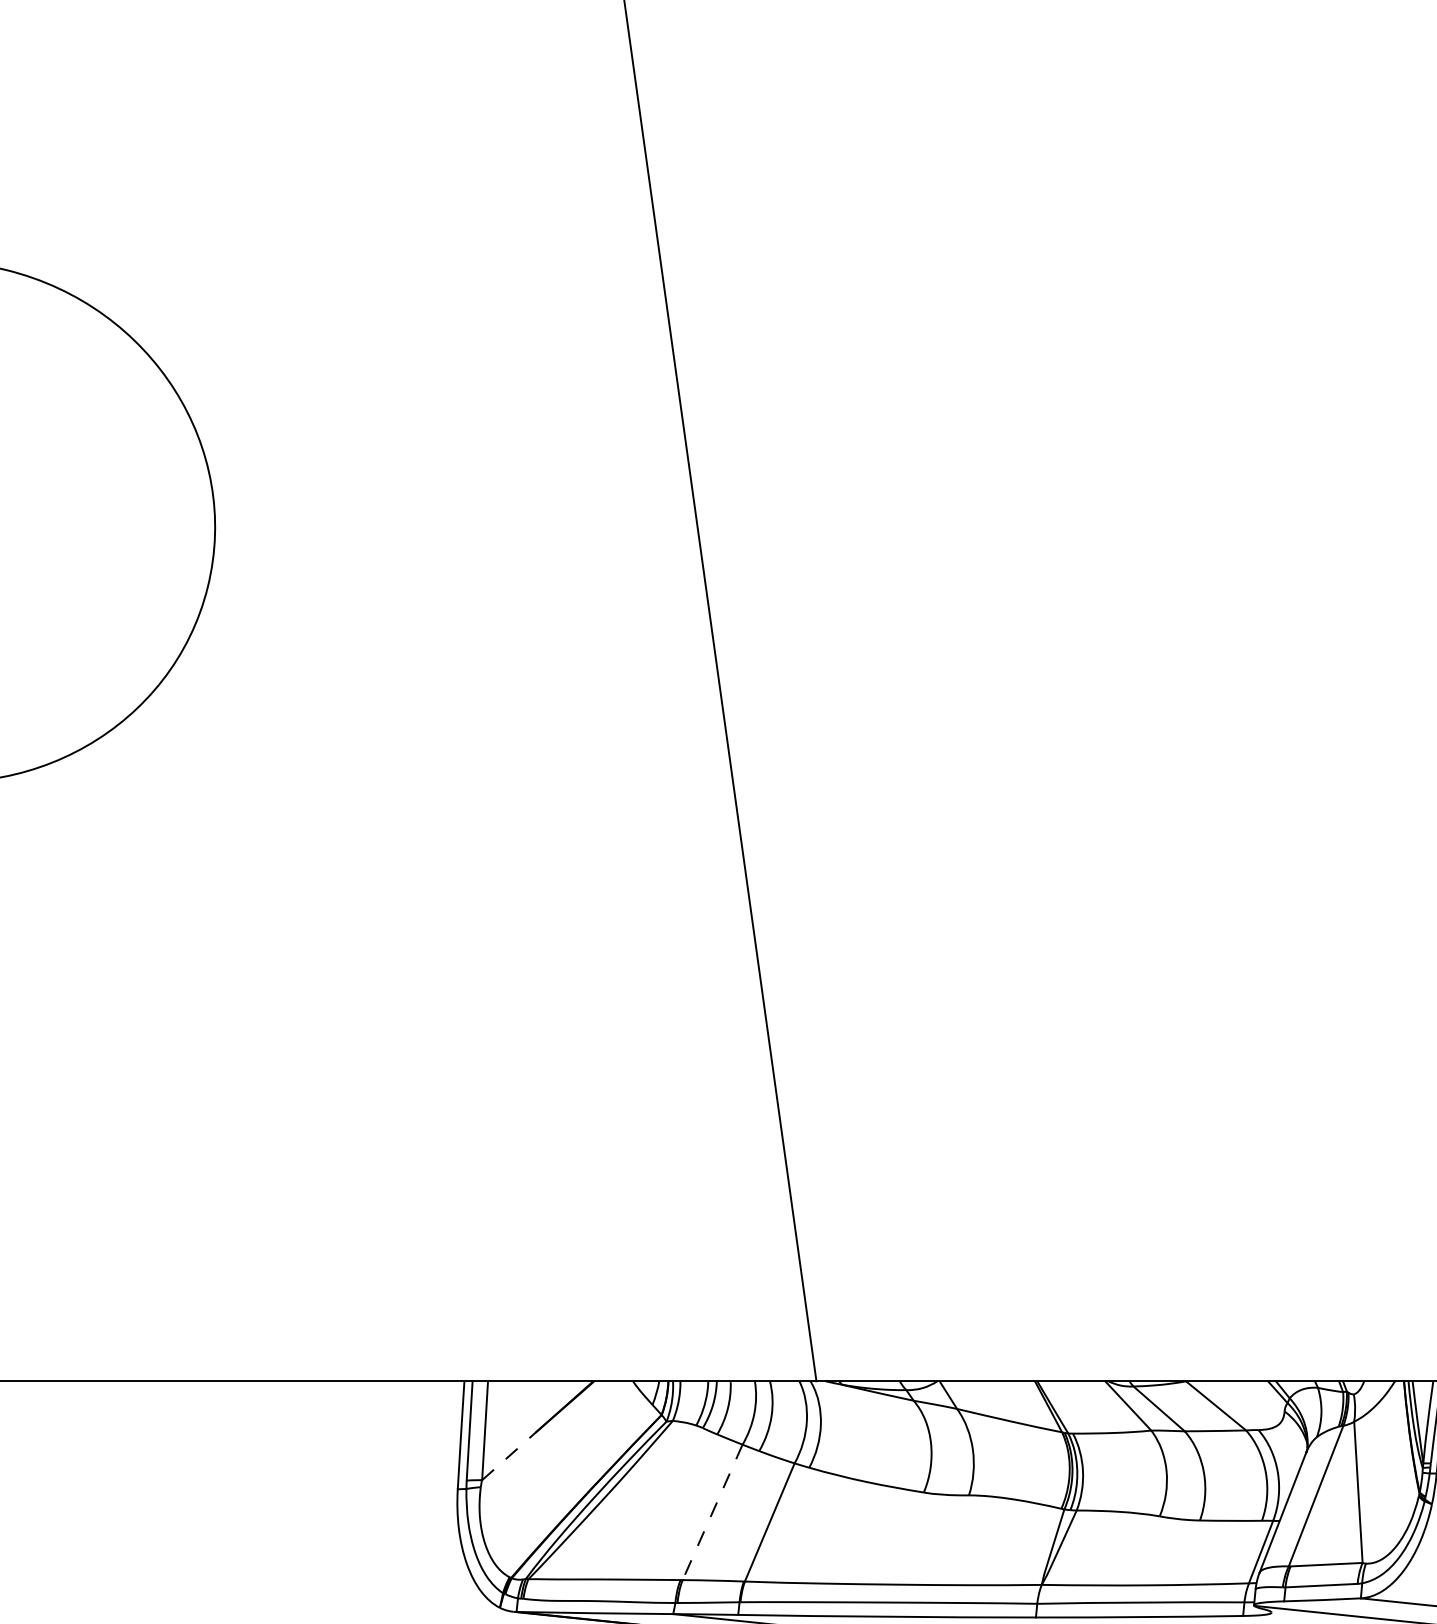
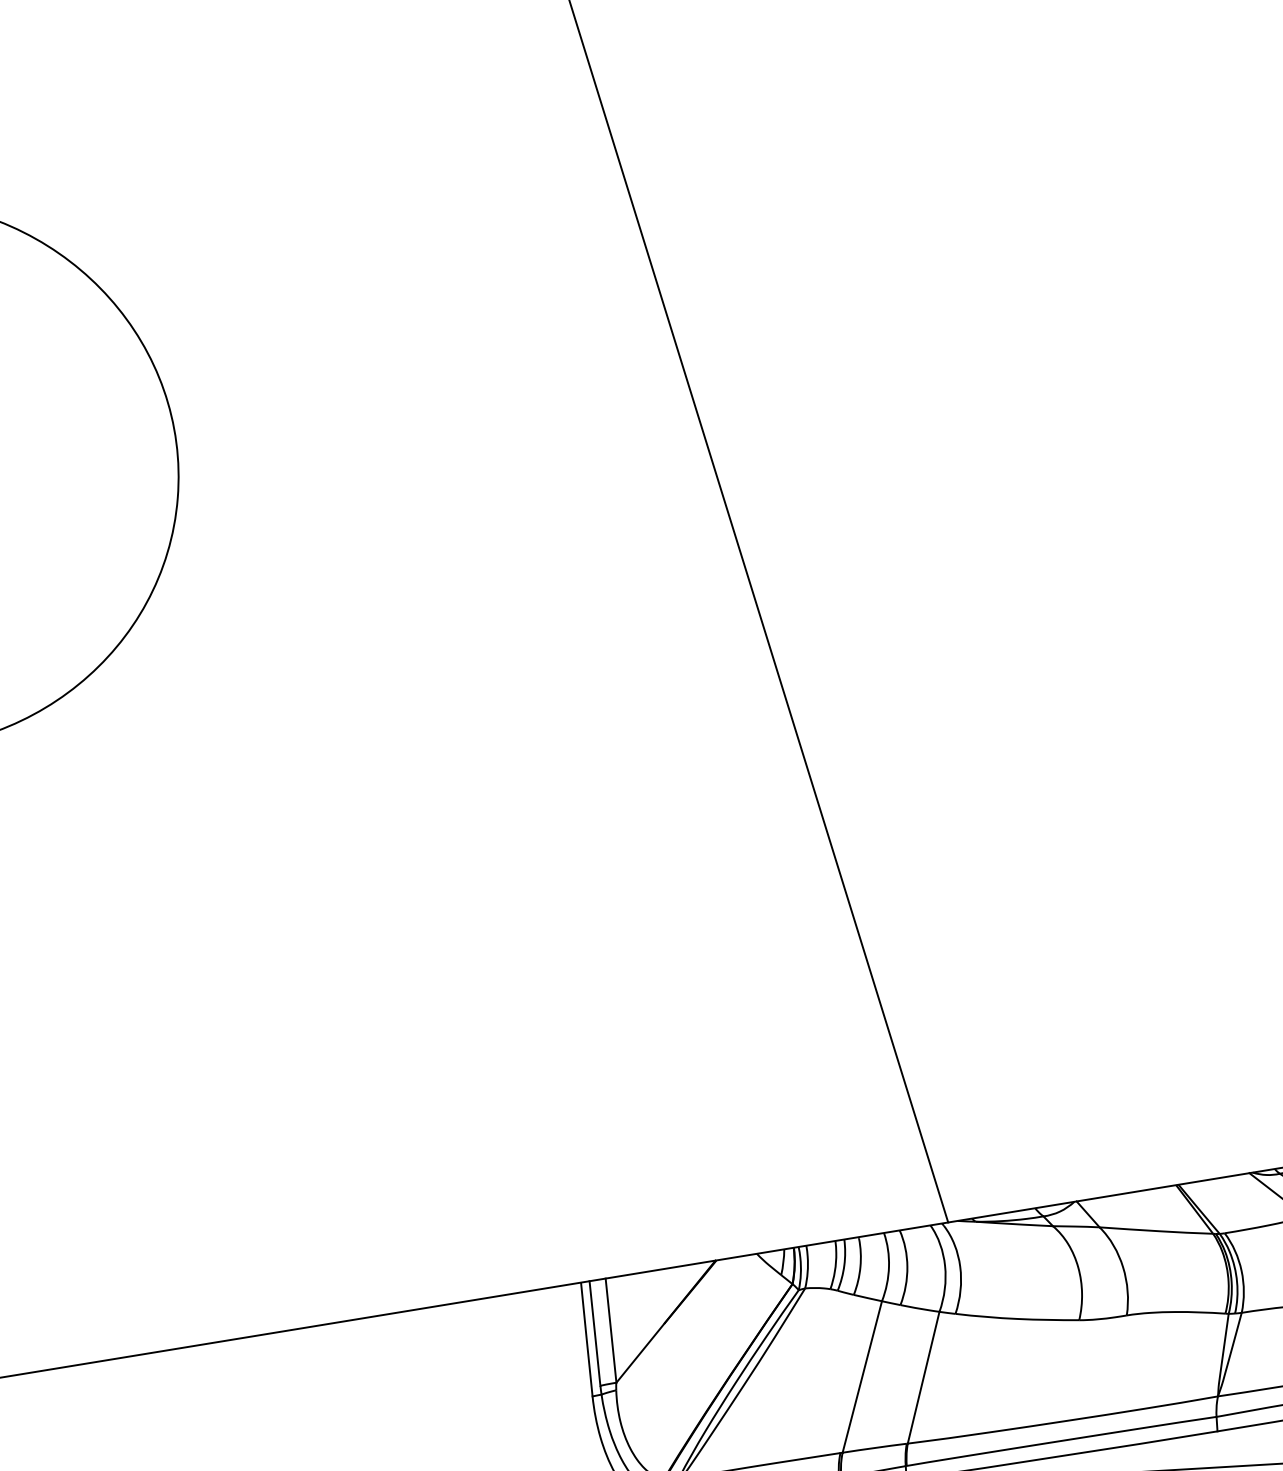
line: (509, 1455) -> (640, 1352), dashed -> solid
line: (712, 1512) -> (862, 1377), dashed -> solid

